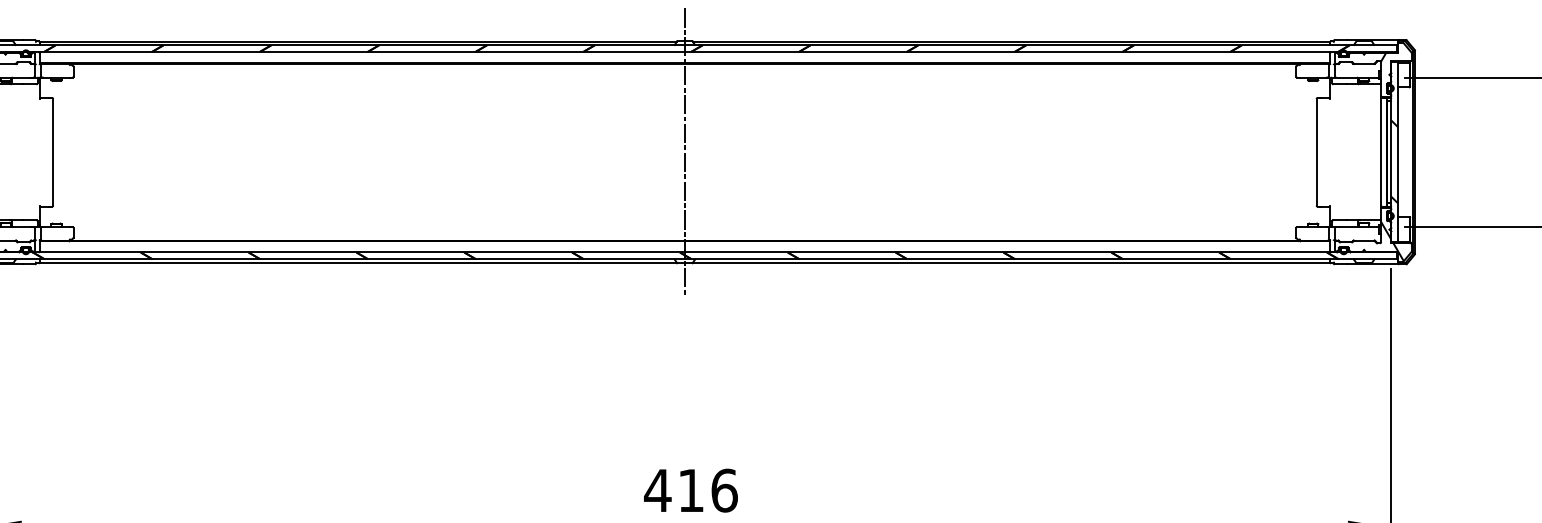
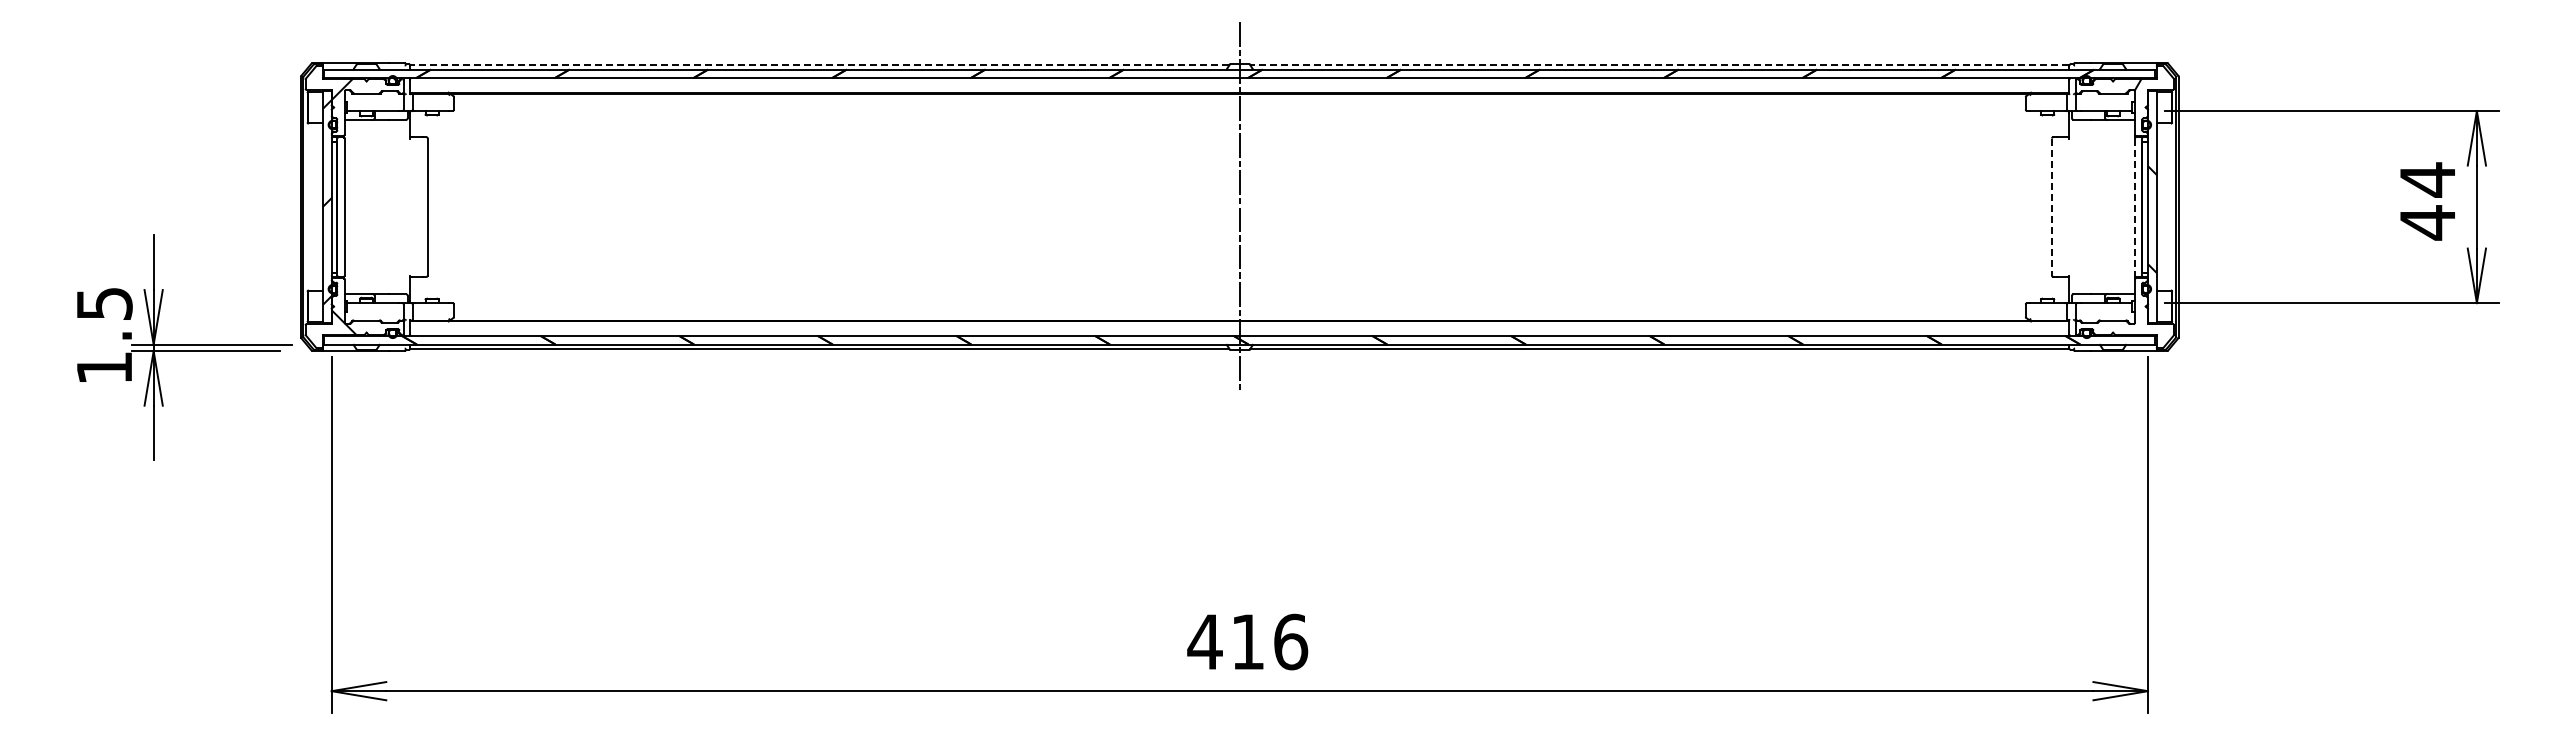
line: (357, 42) -> (819, 65), solid -> dashed
line: (1011, 42) -> (1659, 65), solid -> dashed
line: (1316, 152) -> (2051, 207), solid -> dashed
line: (1380, 152) -> (2134, 207), solid -> dashed
hatch: (1369, 241) -> (2119, 321), removed

